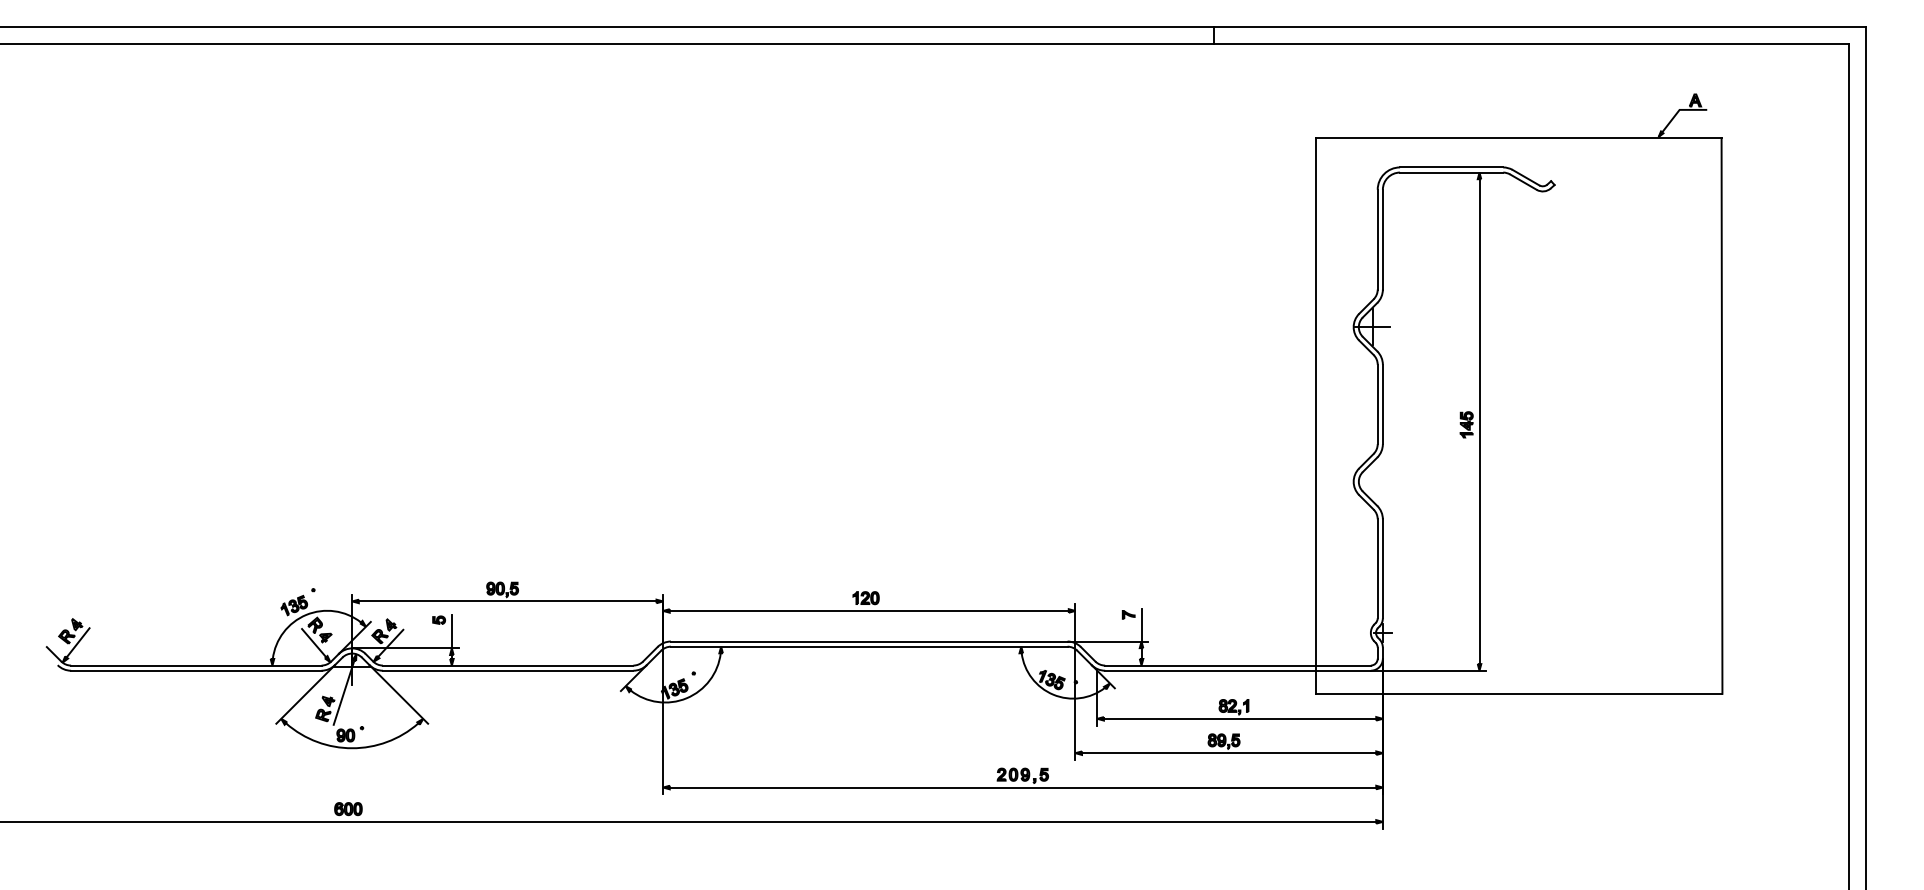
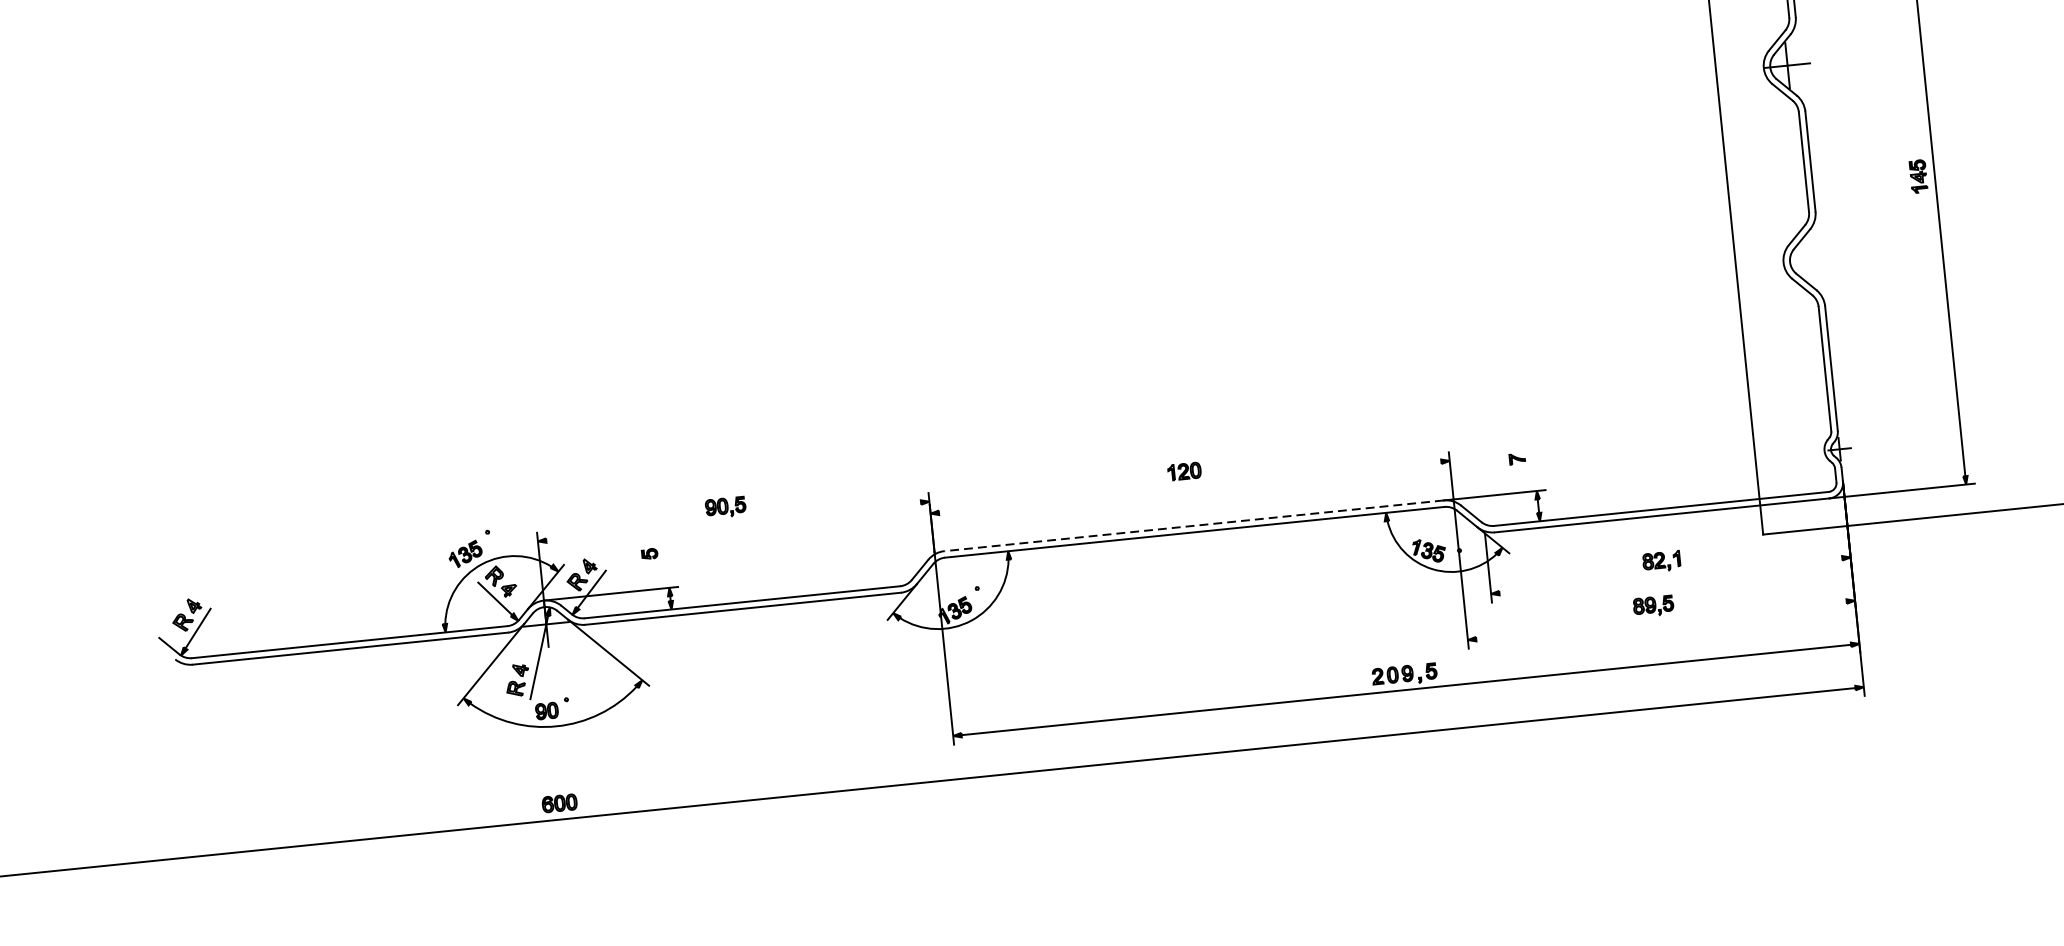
line: (507, 601) -> (733, 521), removed
line: (868, 610) -> (1189, 486), removed
line: (1141, 625) -> (1534, 470), removed
line: (451, 631) -> (666, 566), removed
line: (868, 641) -> (1193, 525), solid -> dashed
line: (1239, 718) -> (1670, 575), removed
line: (1229, 753) -> (1661, 620), removed

